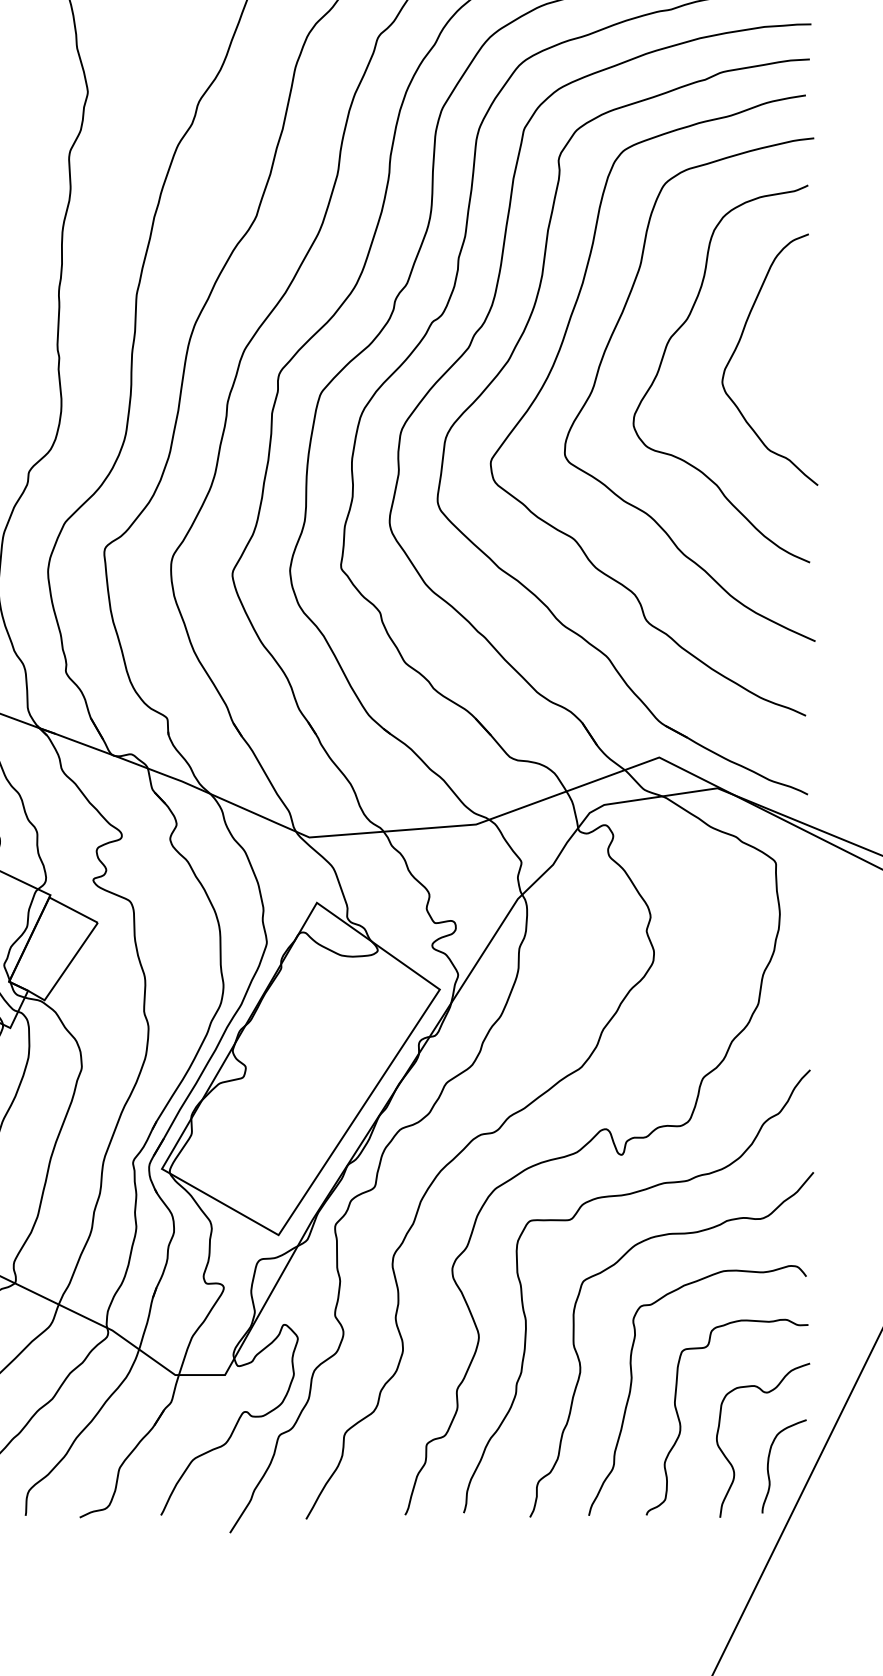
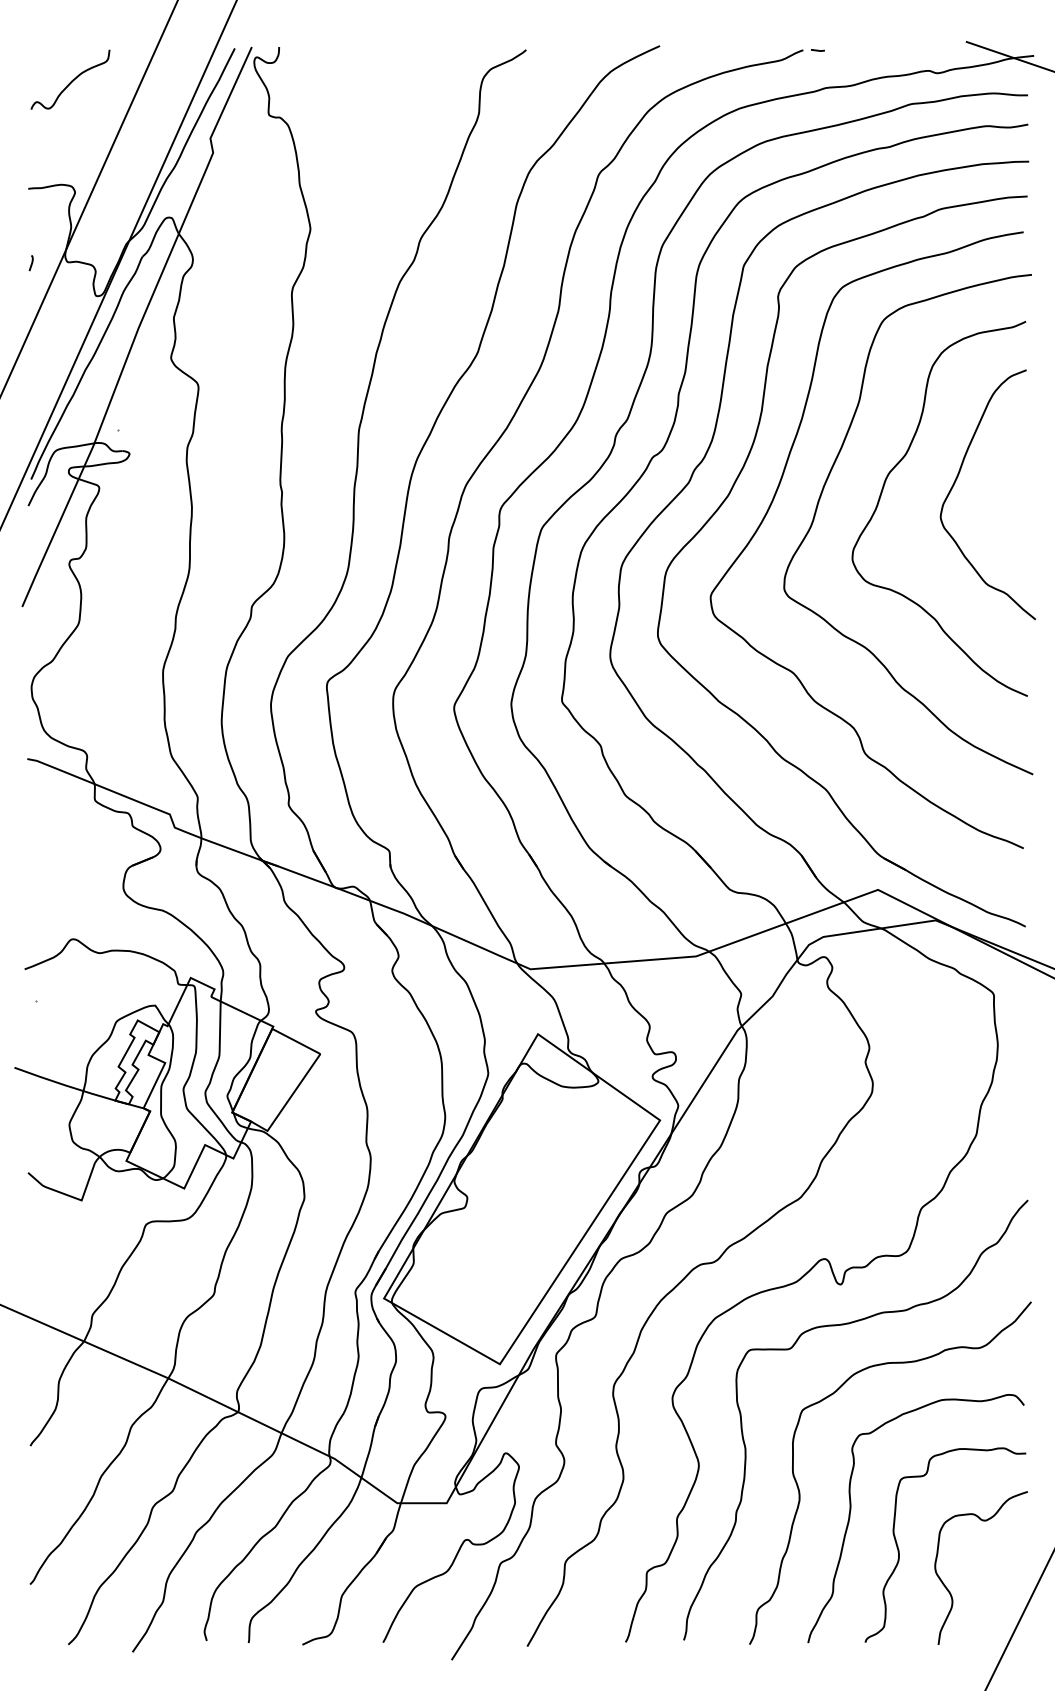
curve: (769, 1461) -> (987, 1589), removed

